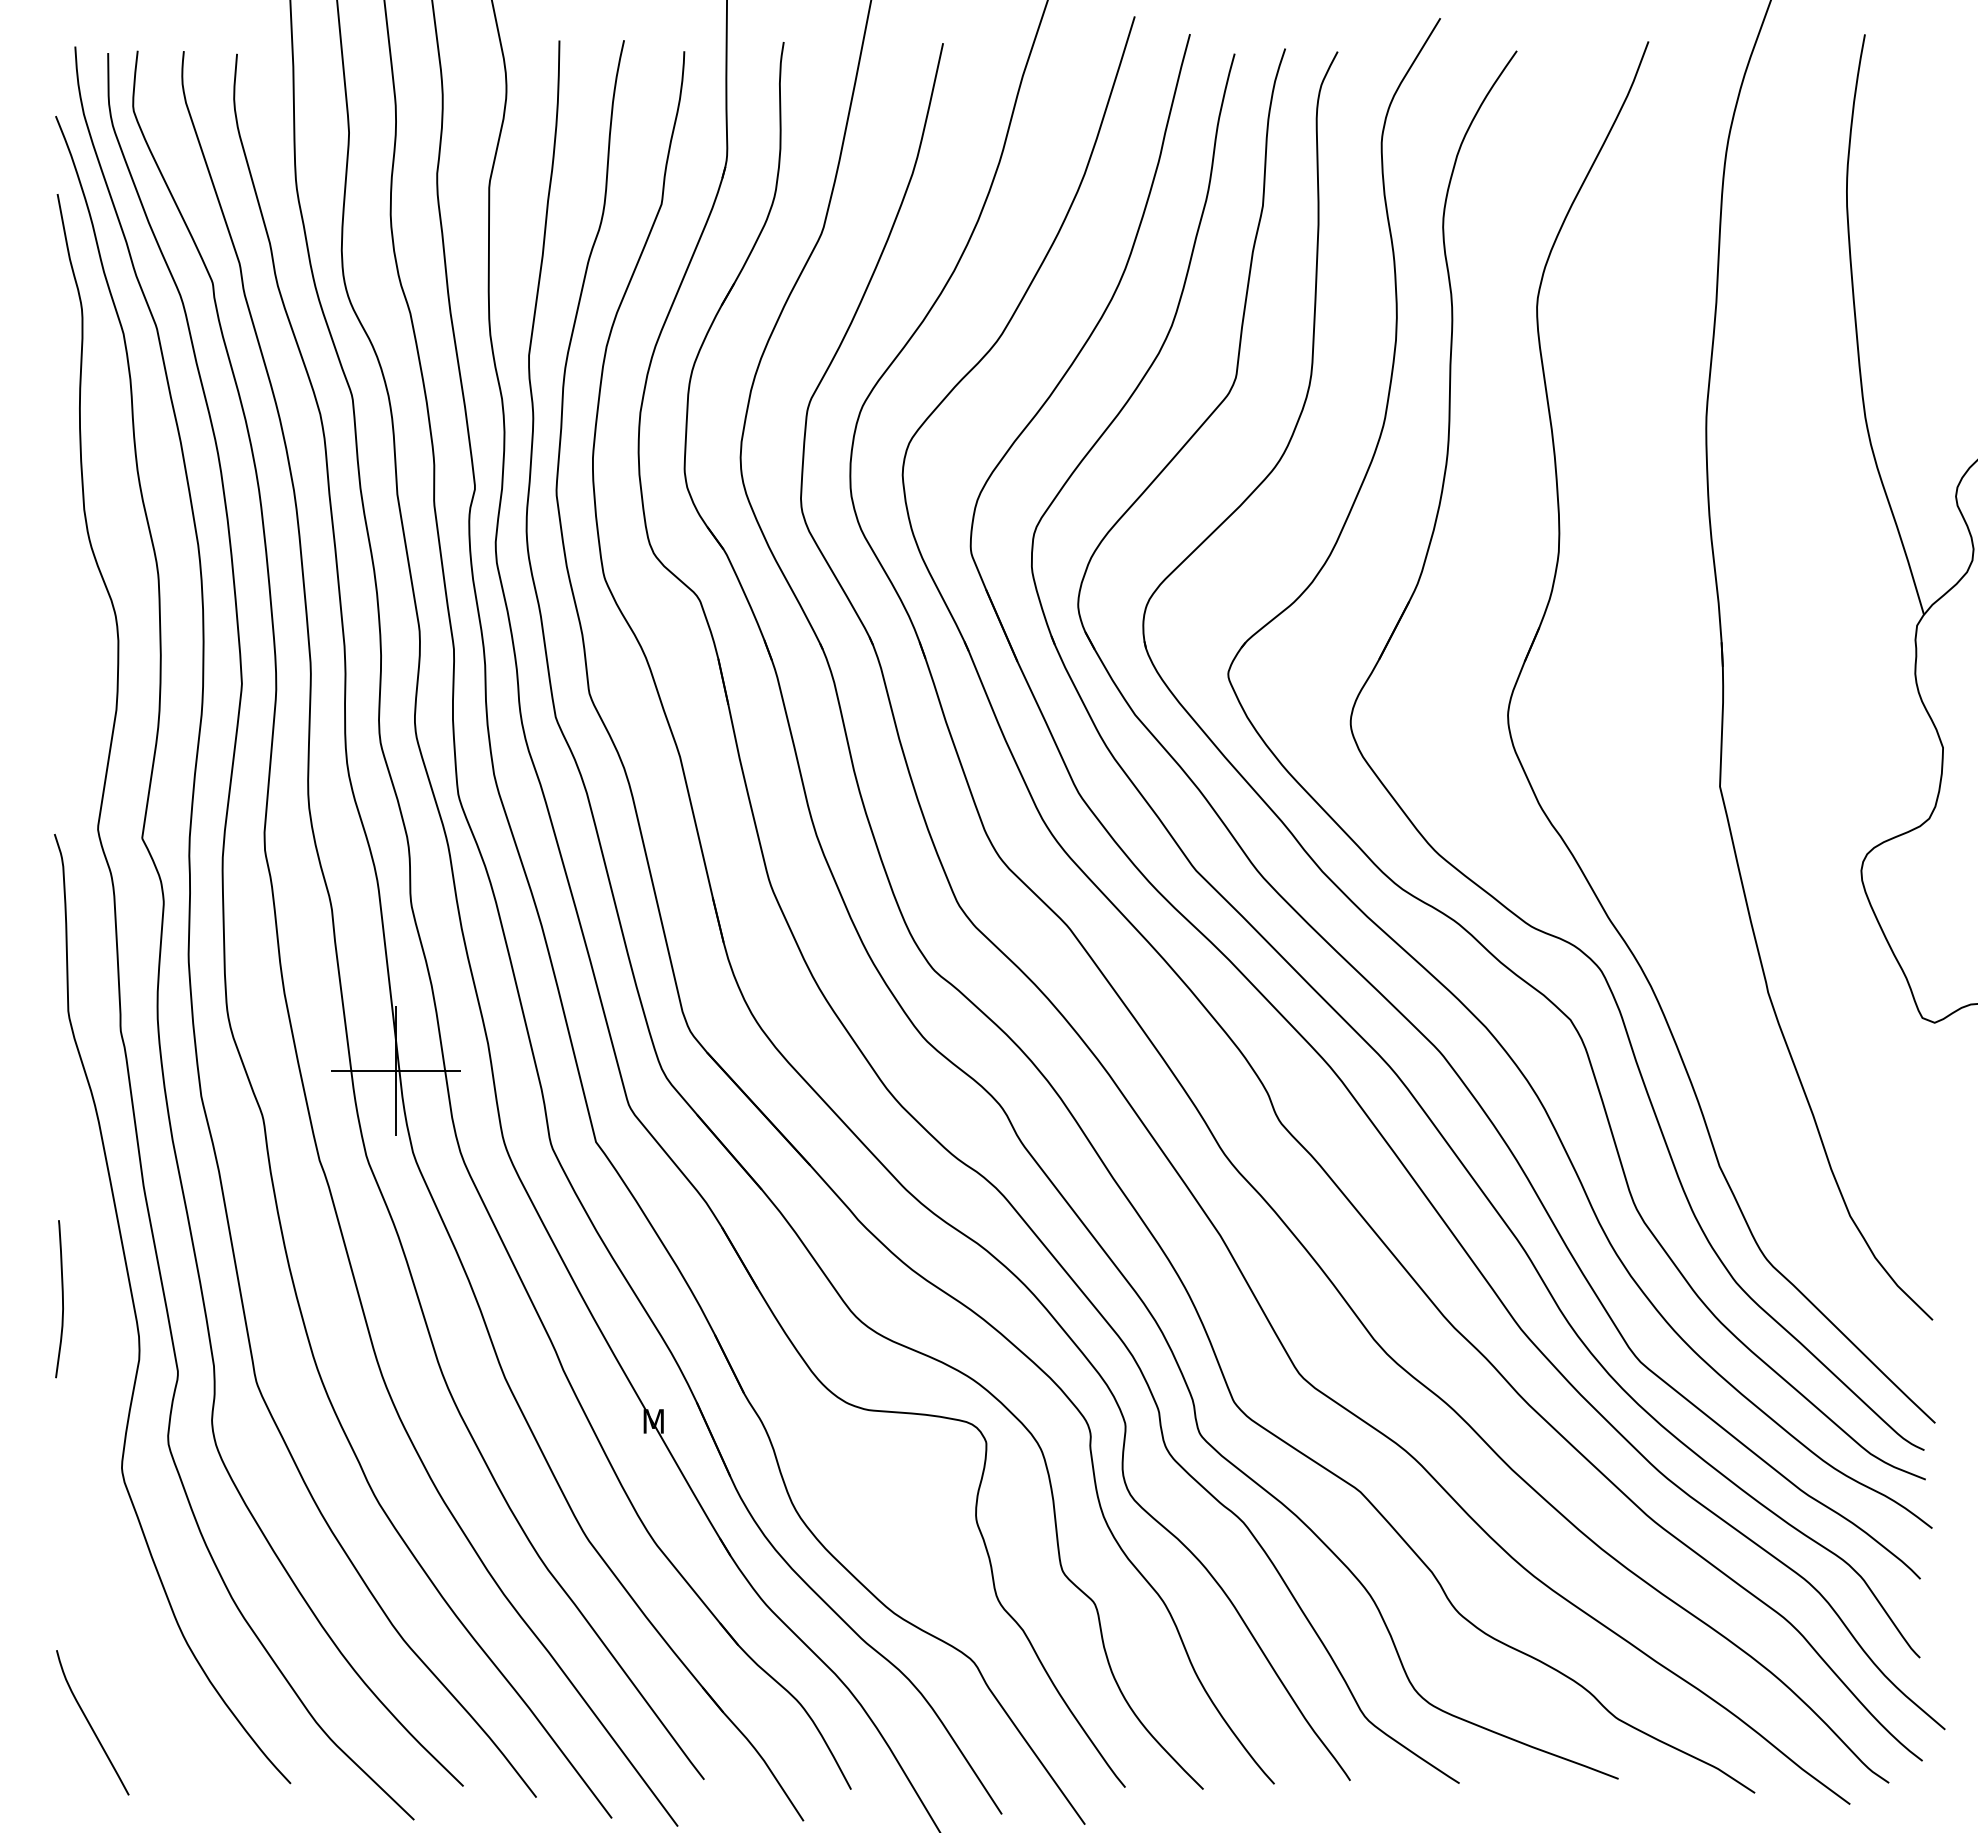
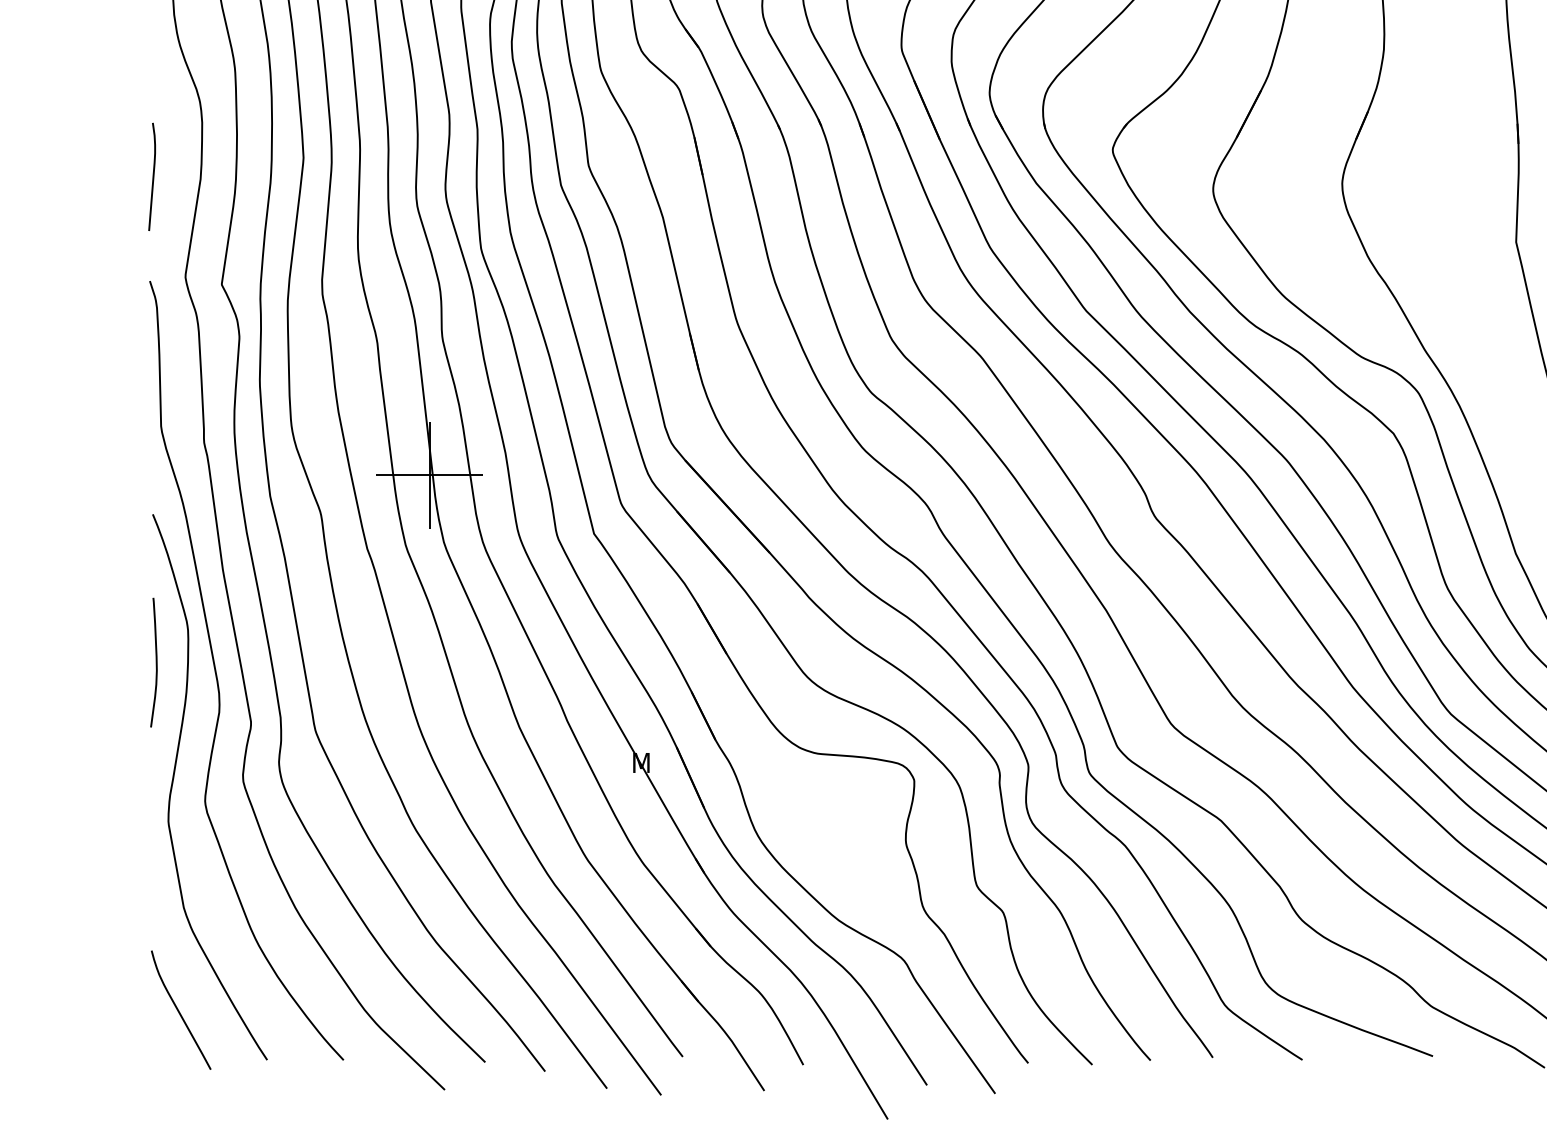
curve: (58, 706) -> (153, 176), added
curve: (84, 1439) -> (174, 777), added

